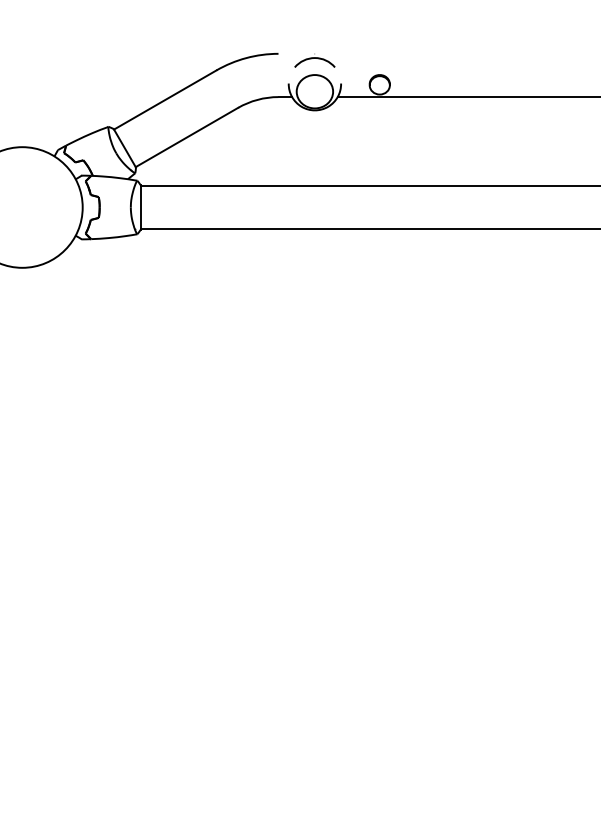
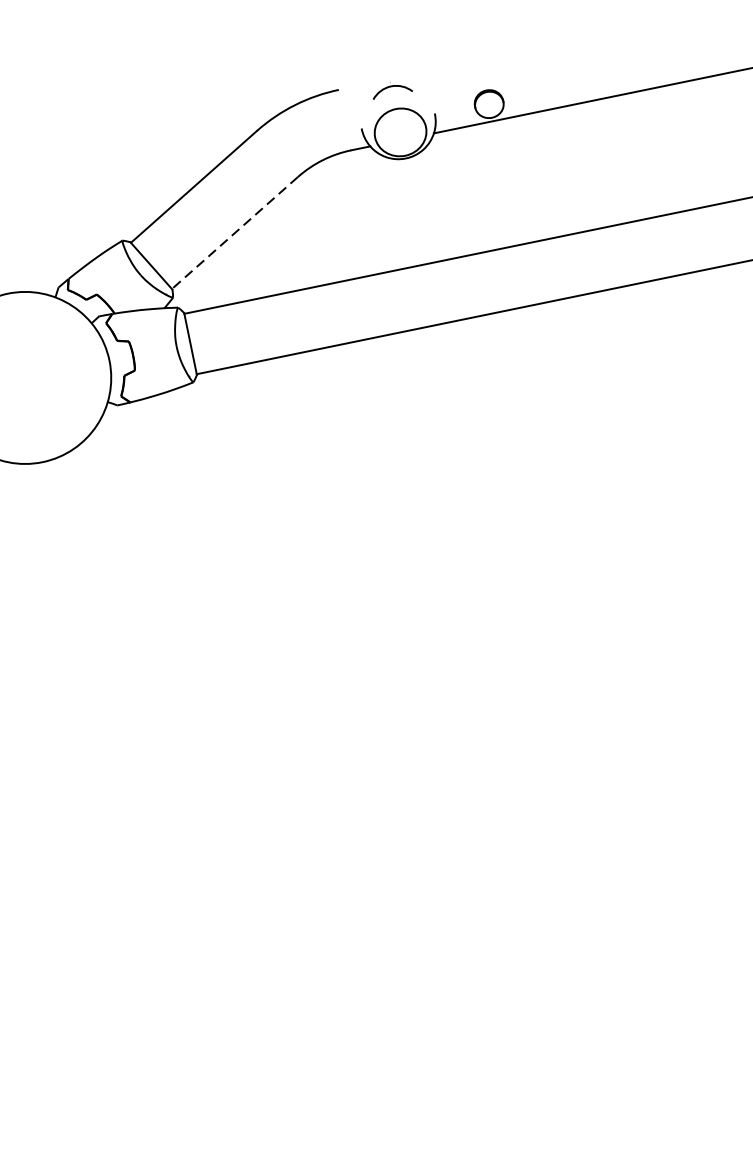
part: (314, 60) -> (391, 88), size x0.7
line: (186, 137) -> (234, 233), solid -> dashed

